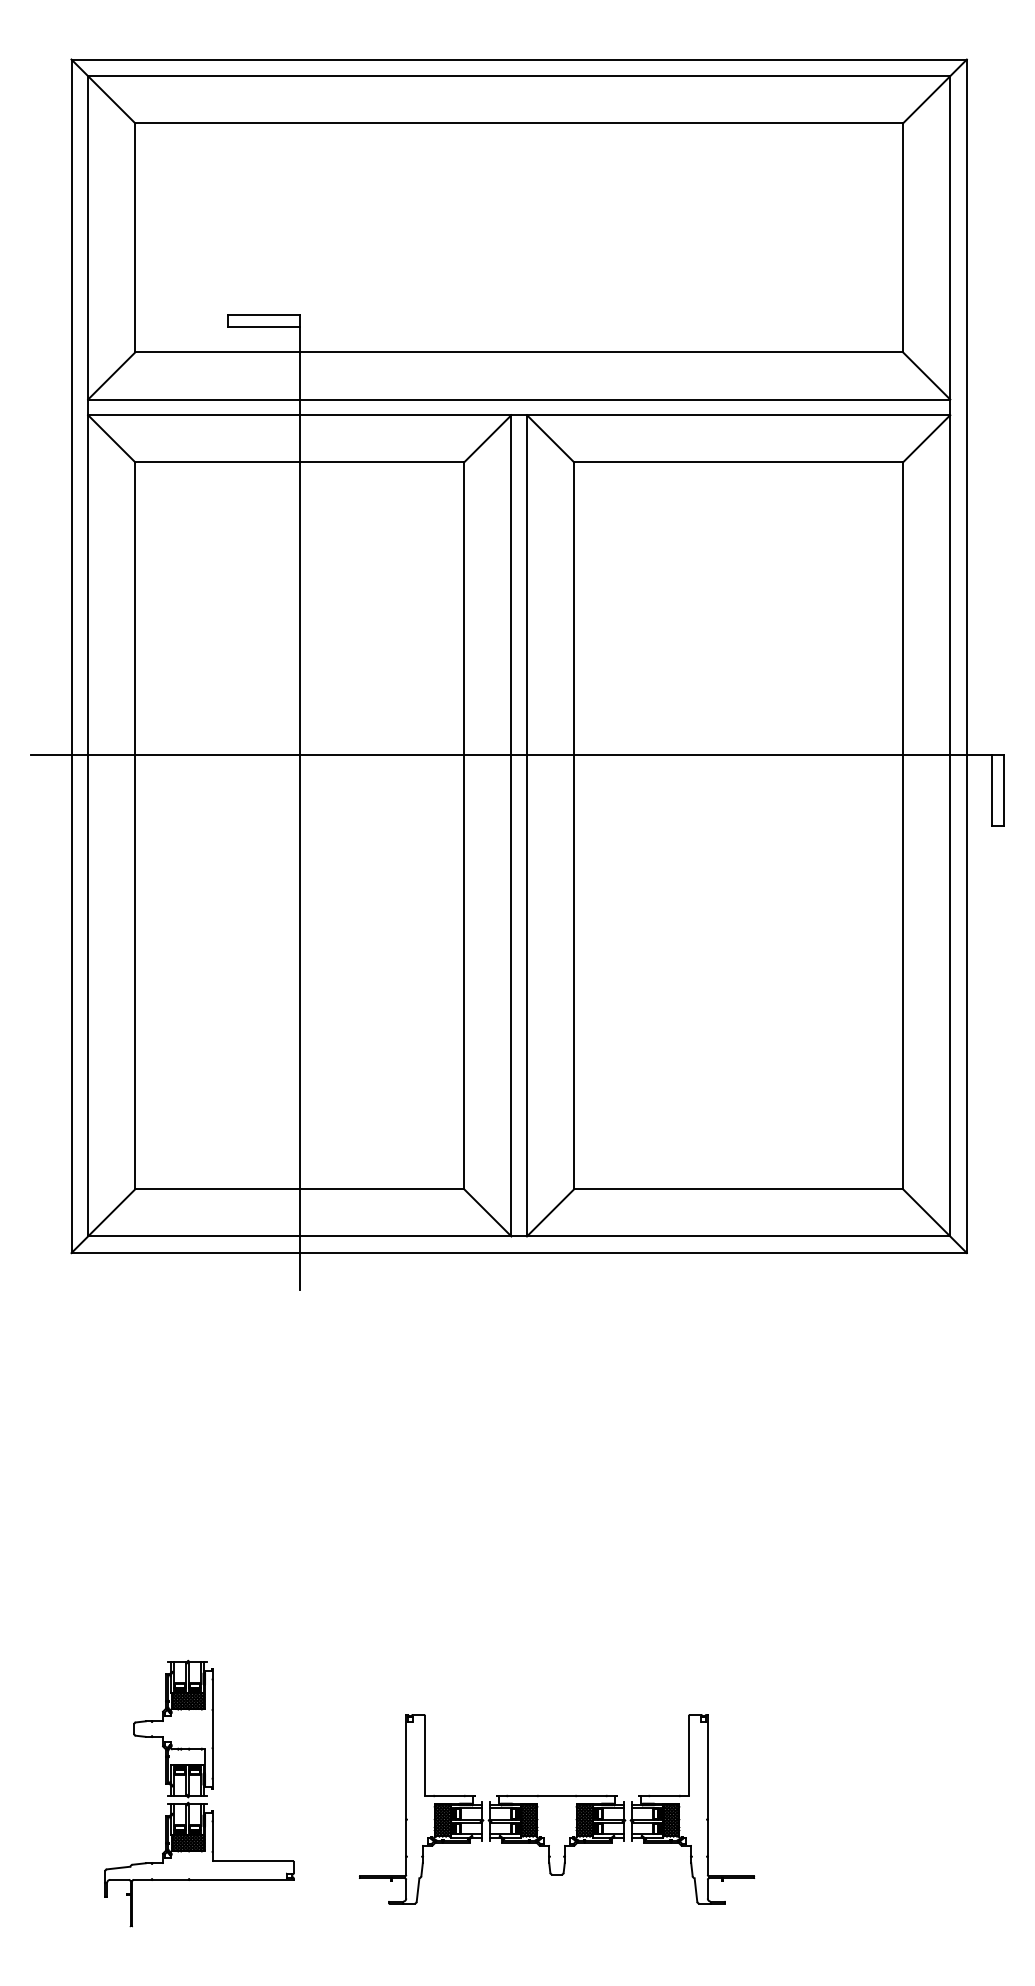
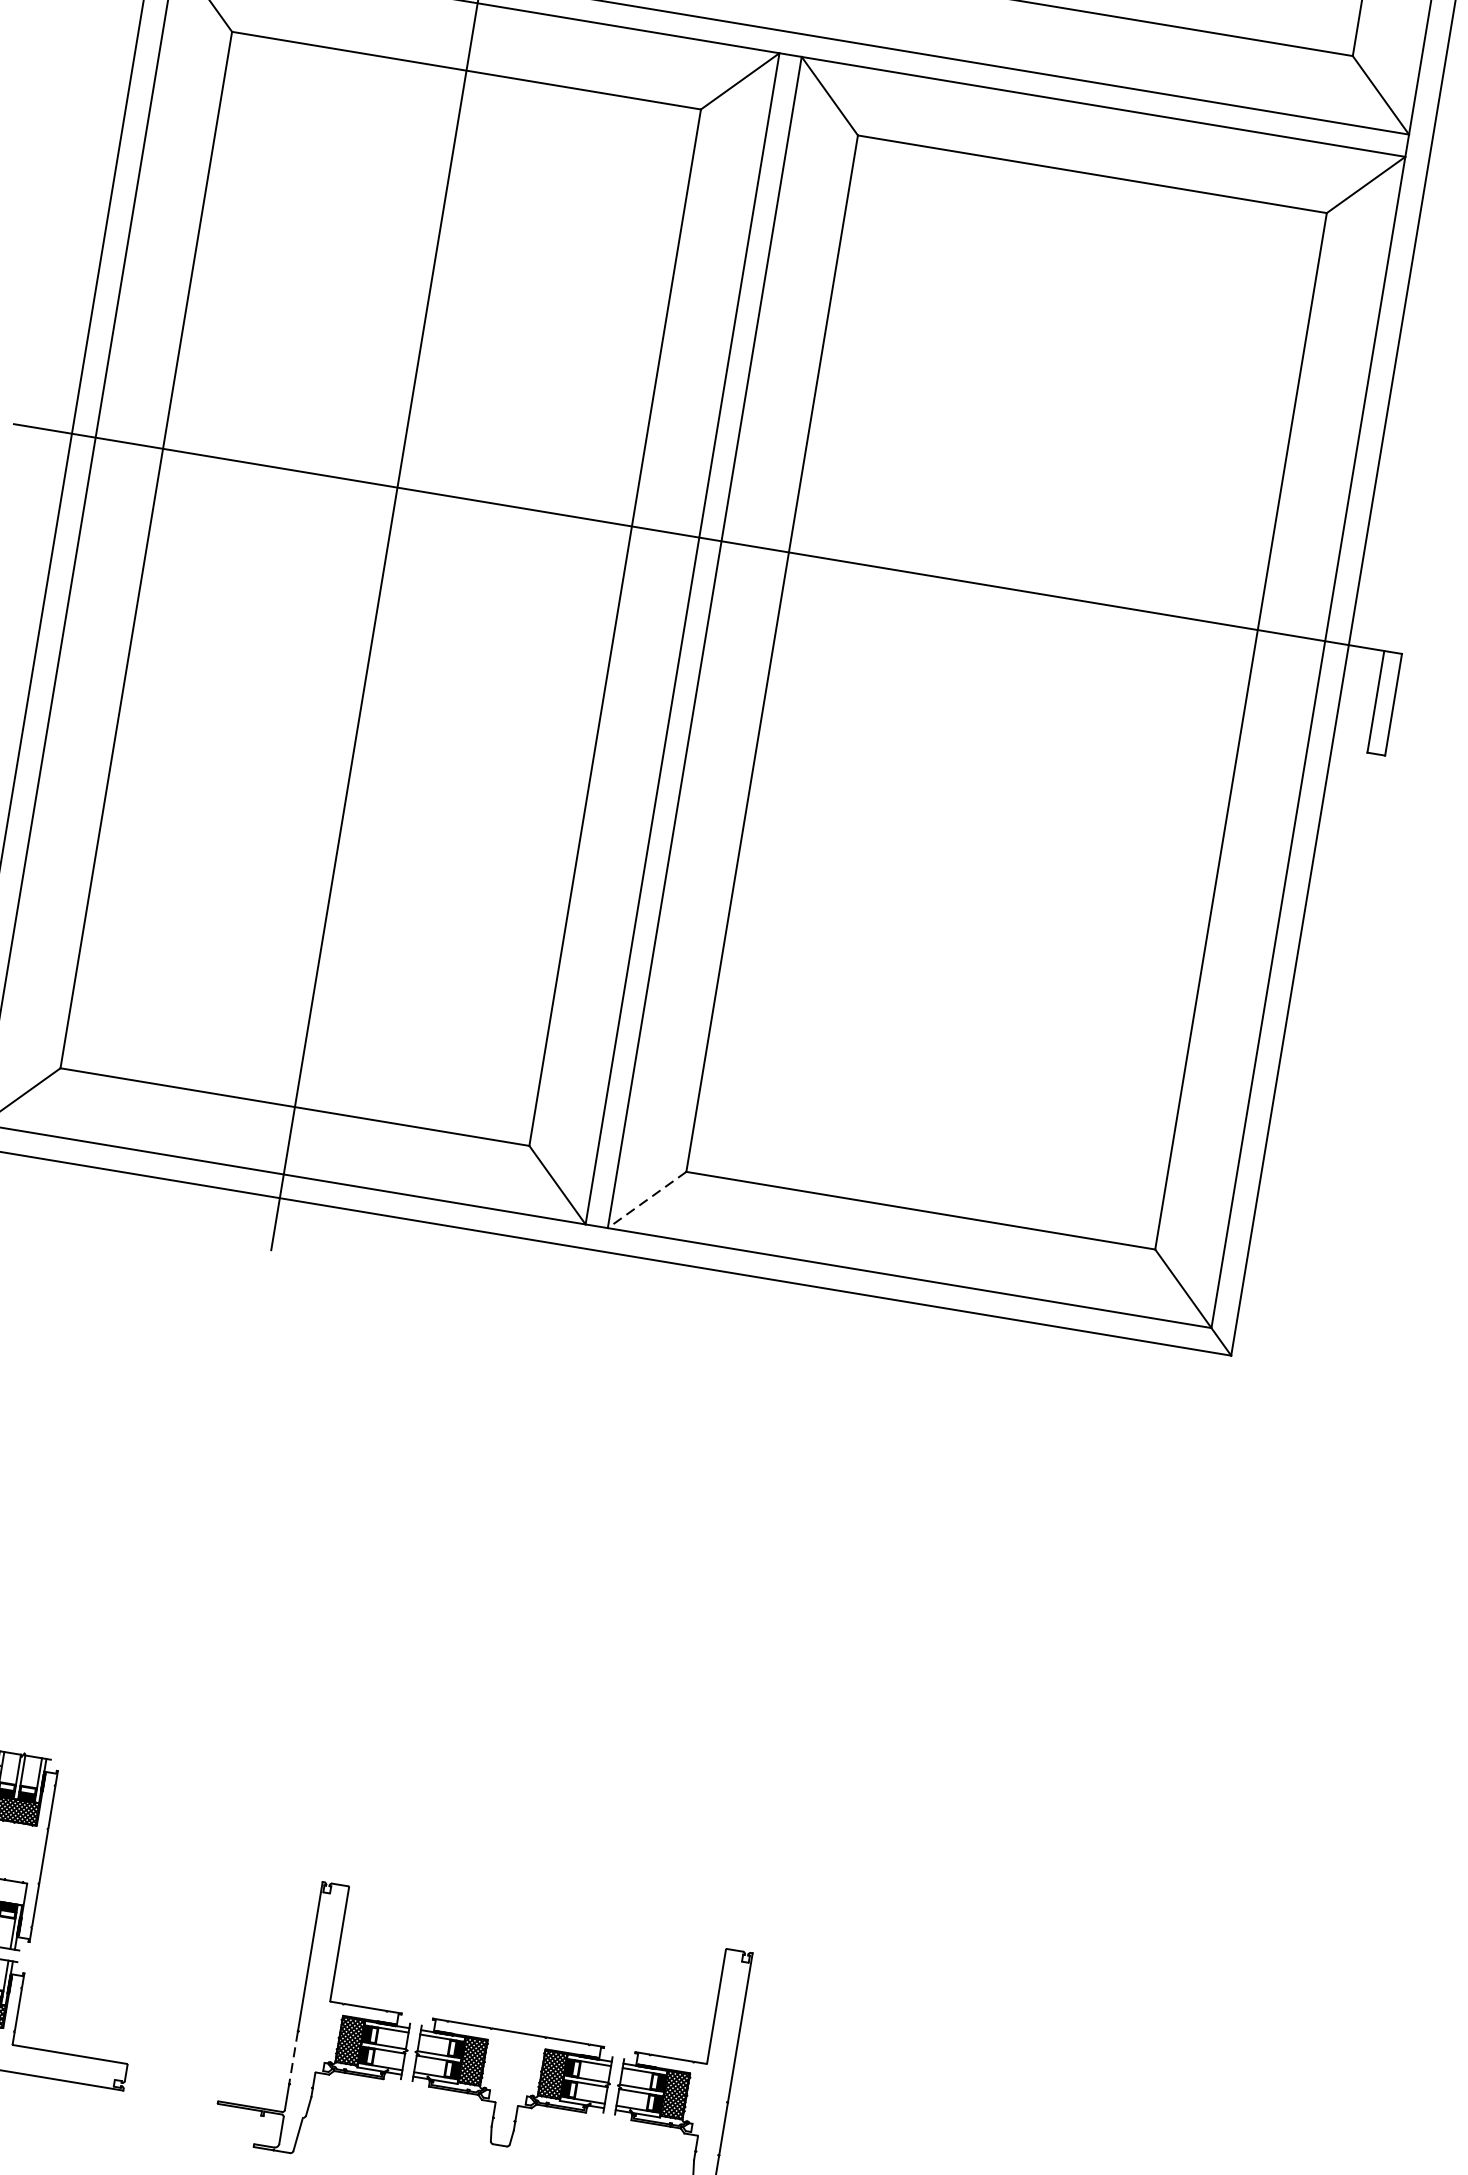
line: (550, 1213) -> (646, 1200), solid -> dashed
line: (406, 1838) -> (293, 2058), solid -> dashed

